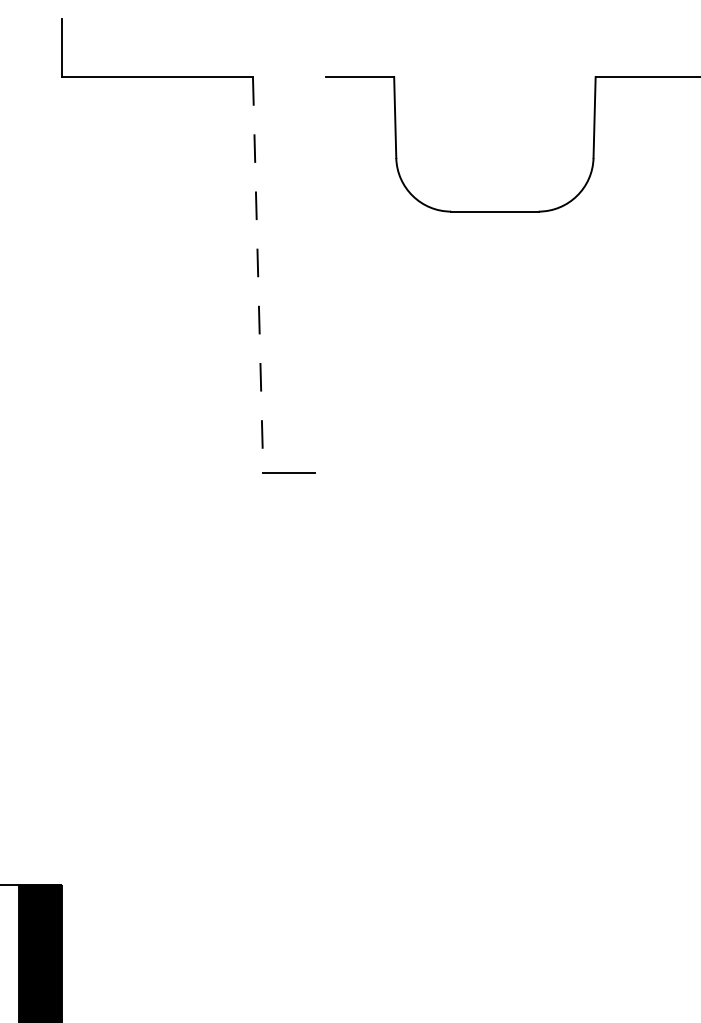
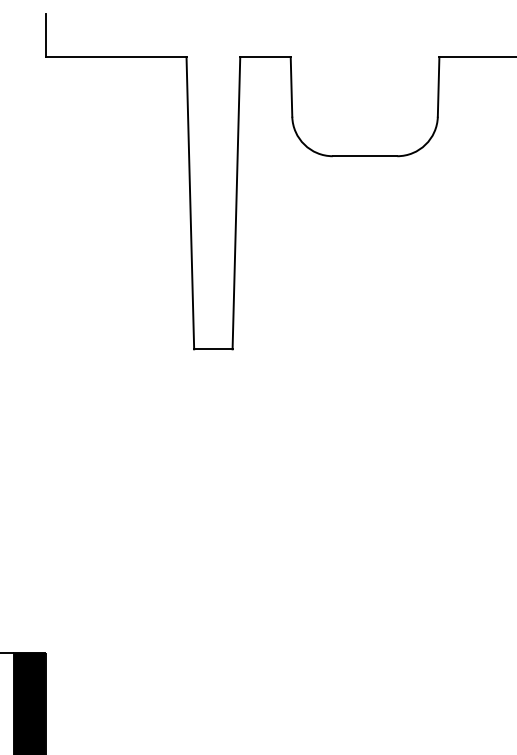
line: (258, 275) -> (190, 203), dashed -> solid
line: (320, 275) -> (236, 203), added

